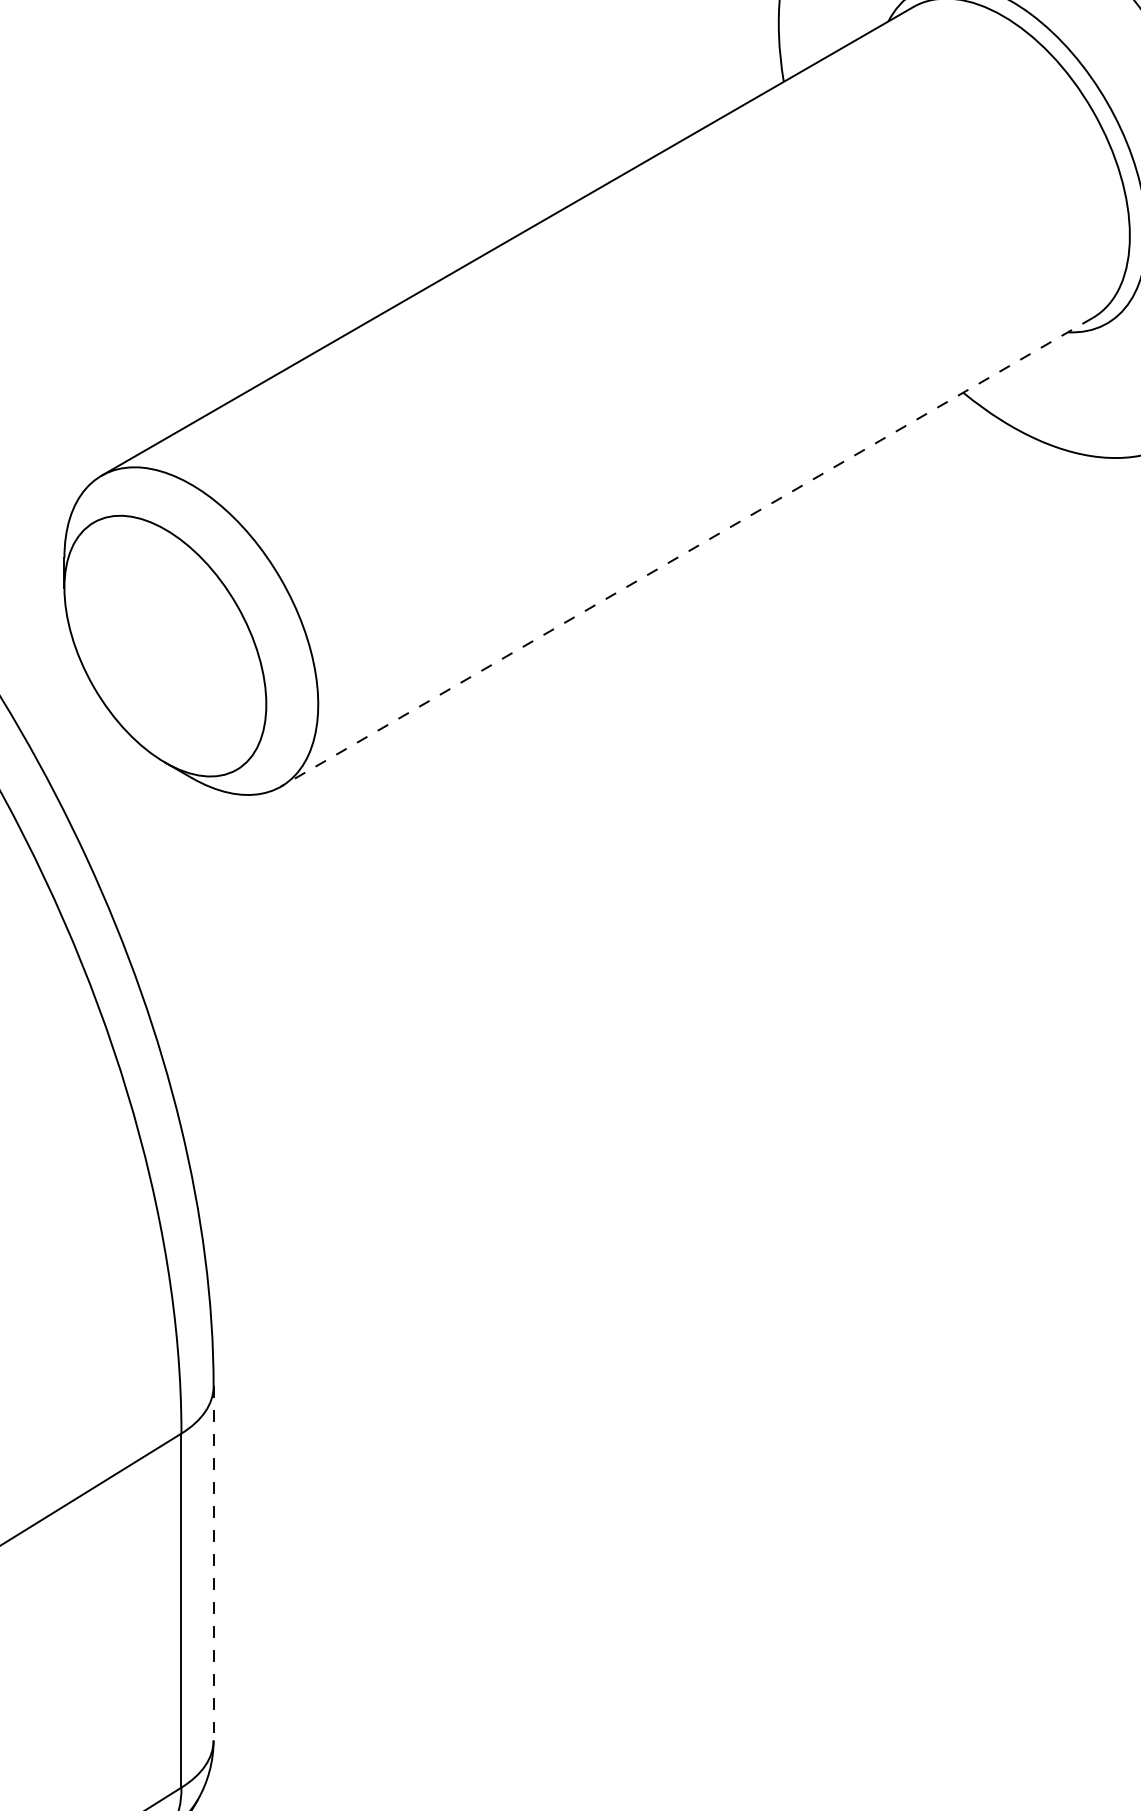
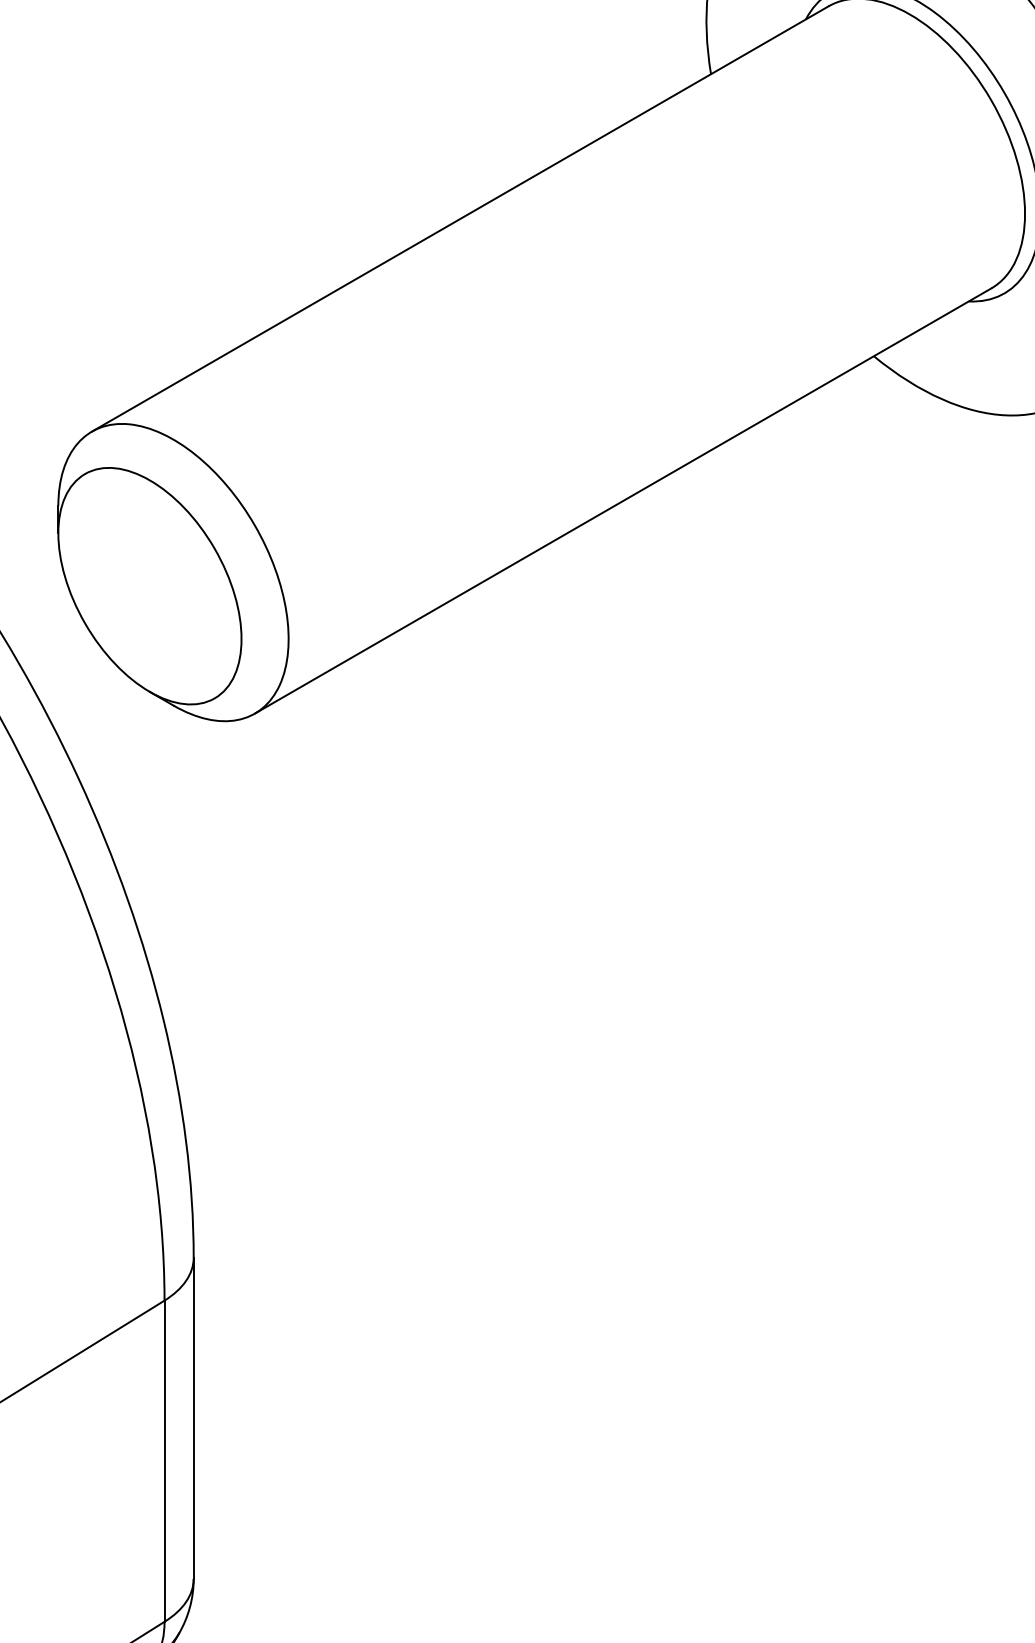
line: (686, 552) -> (622, 501), dashed -> solid
line: (213, 1563) -> (193, 1418), dashed -> solid

